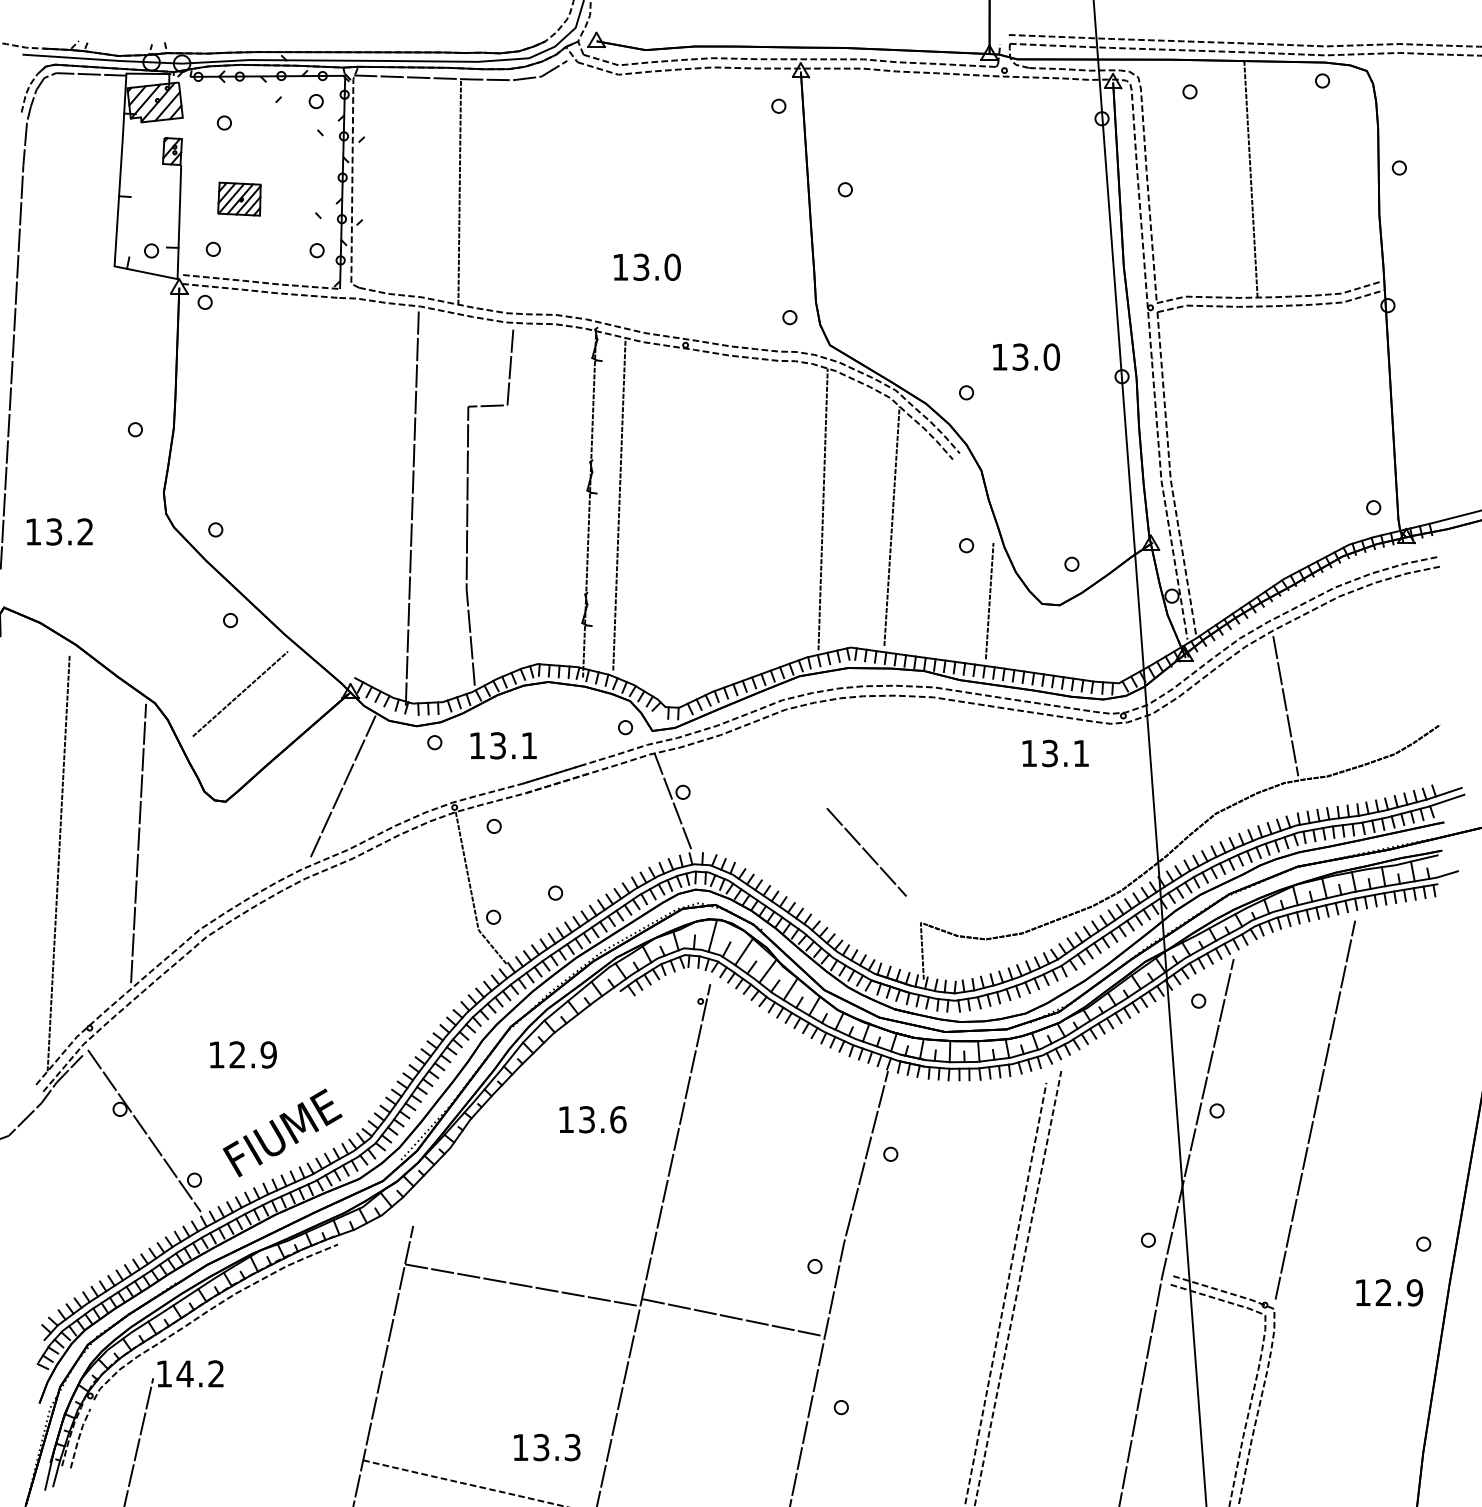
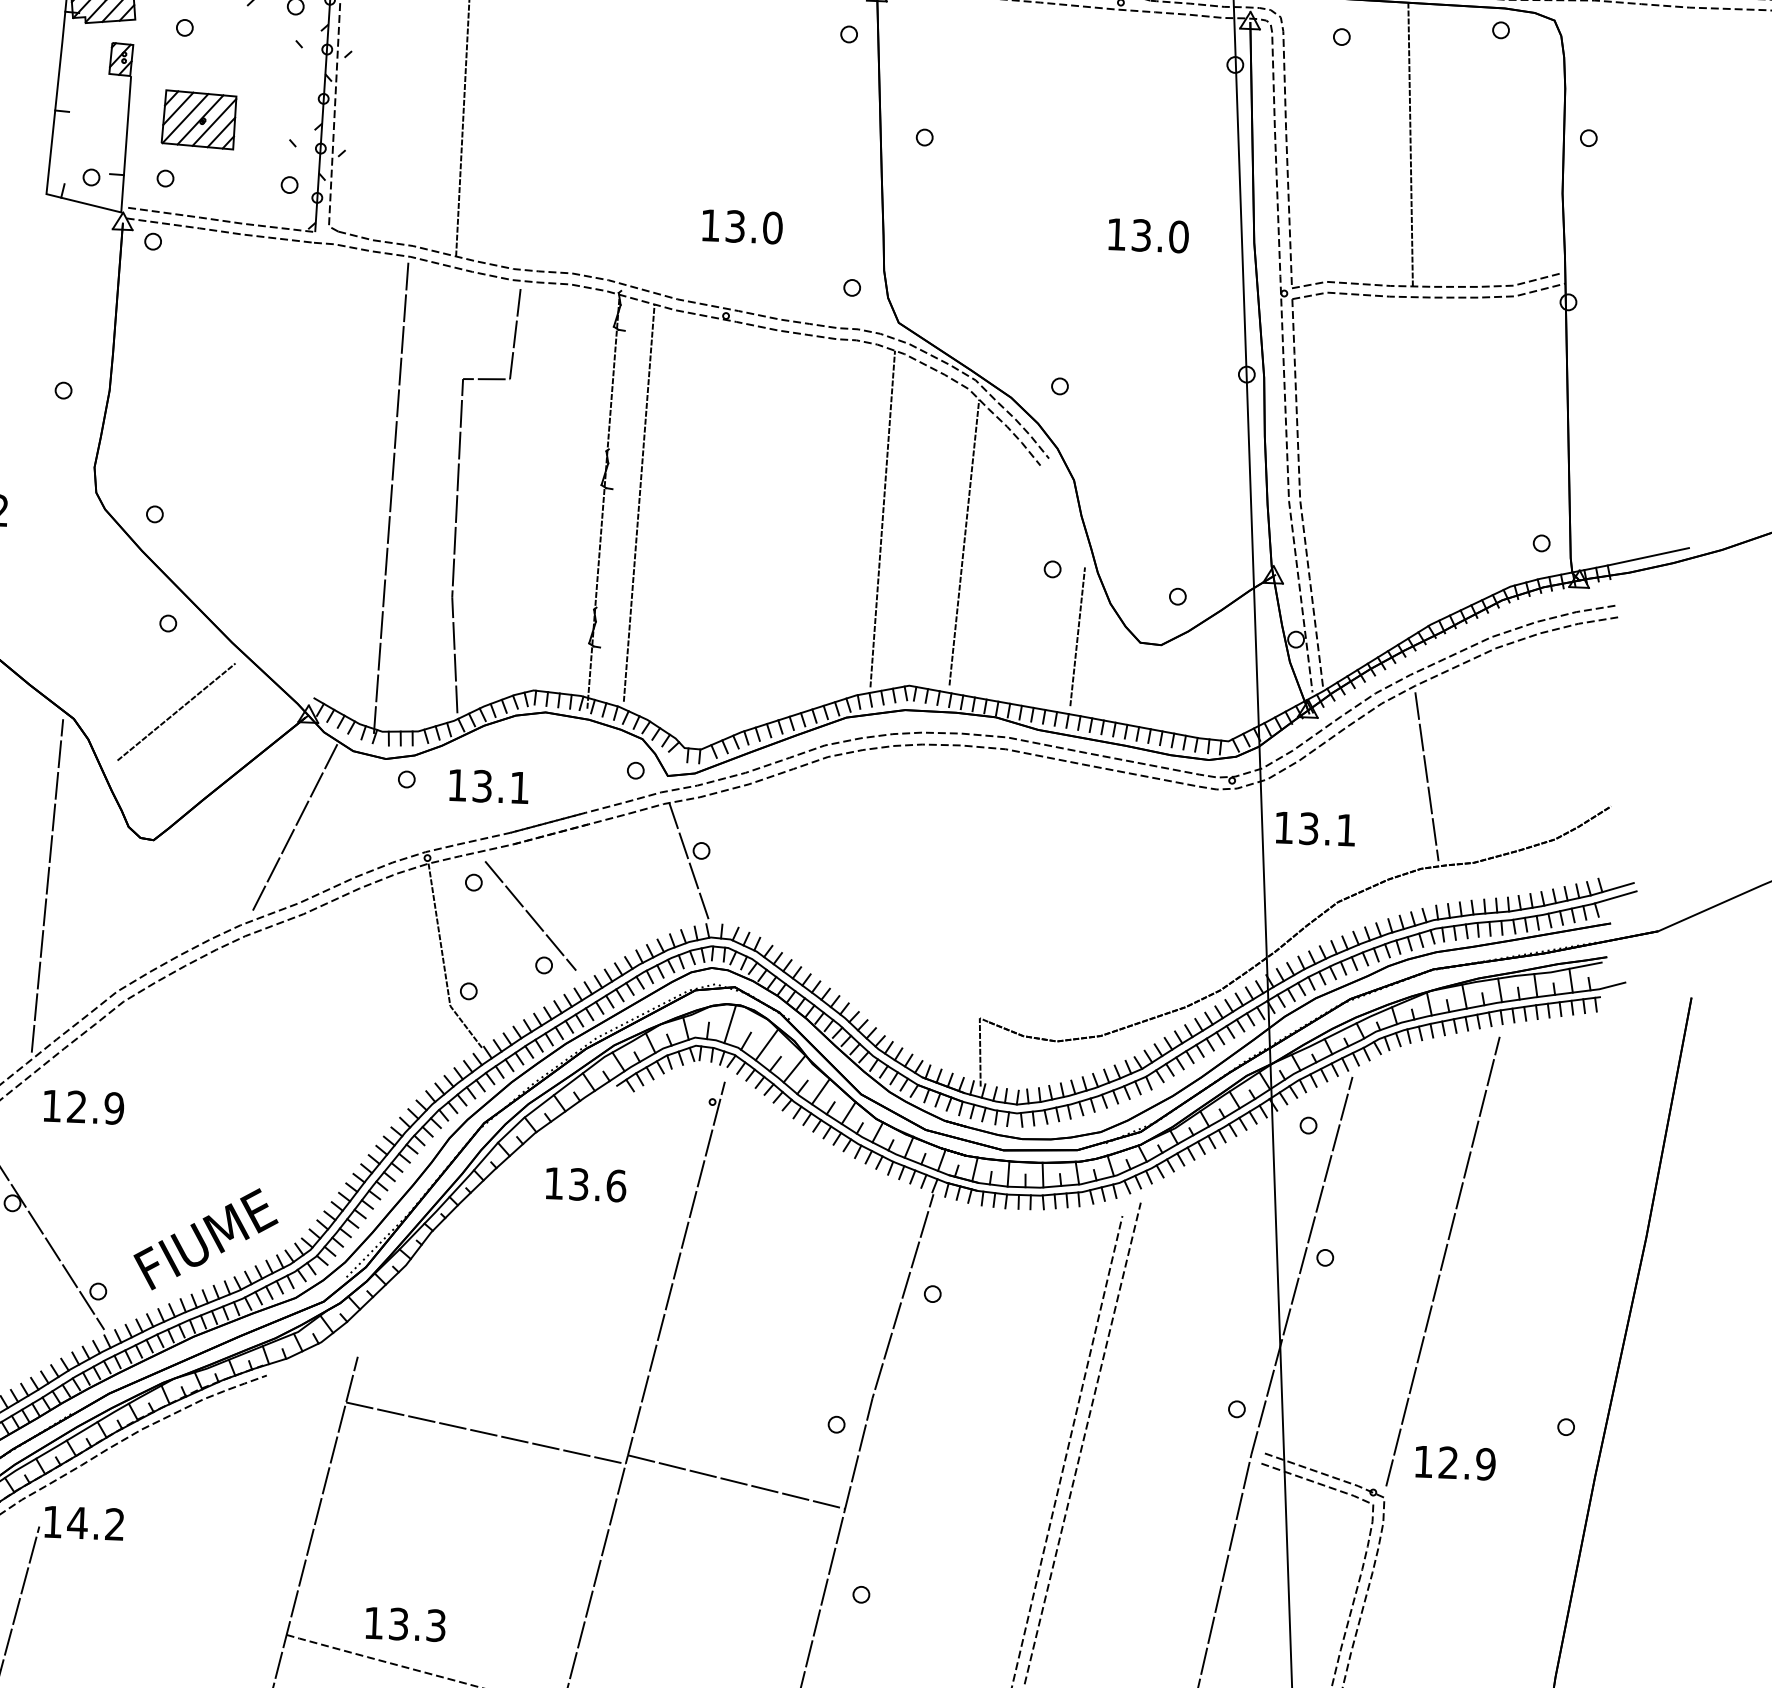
part: (239, 198) -> (199, 118), size x1.43
text: (647, 266) -> (742, 225), moved
text: (1026, 356) -> (1148, 234), moved
text: (1055, 753) -> (1315, 829), moved
line: (866, 852) -> (530, 916), moved
text: (243, 1054) -> (84, 1106), moved
text: (592, 1119) -> (585, 1184), moved
text: (1389, 1292) -> (1455, 1462), moved
text: (547, 1447) -> (406, 1624), moved

